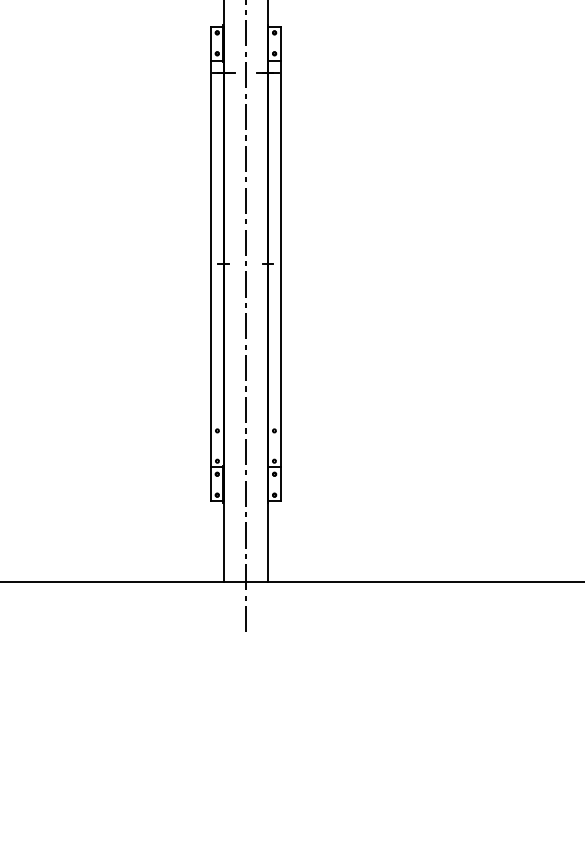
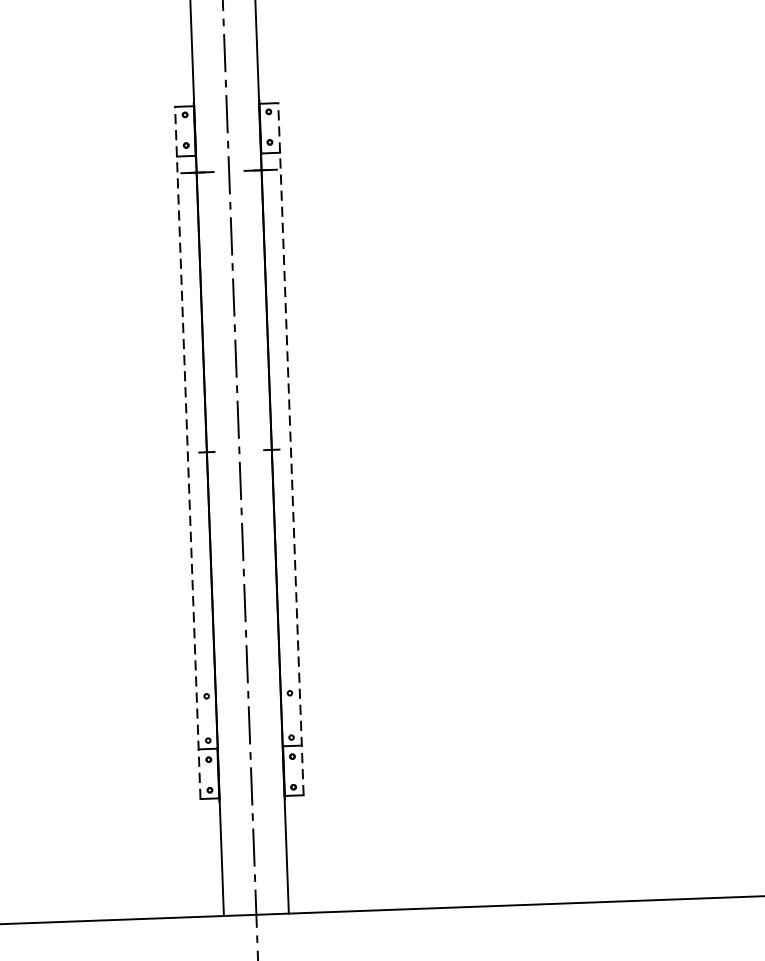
line: (210, 264) -> (187, 453), solid -> dashed
line: (281, 264) -> (291, 449), solid -> dashed

